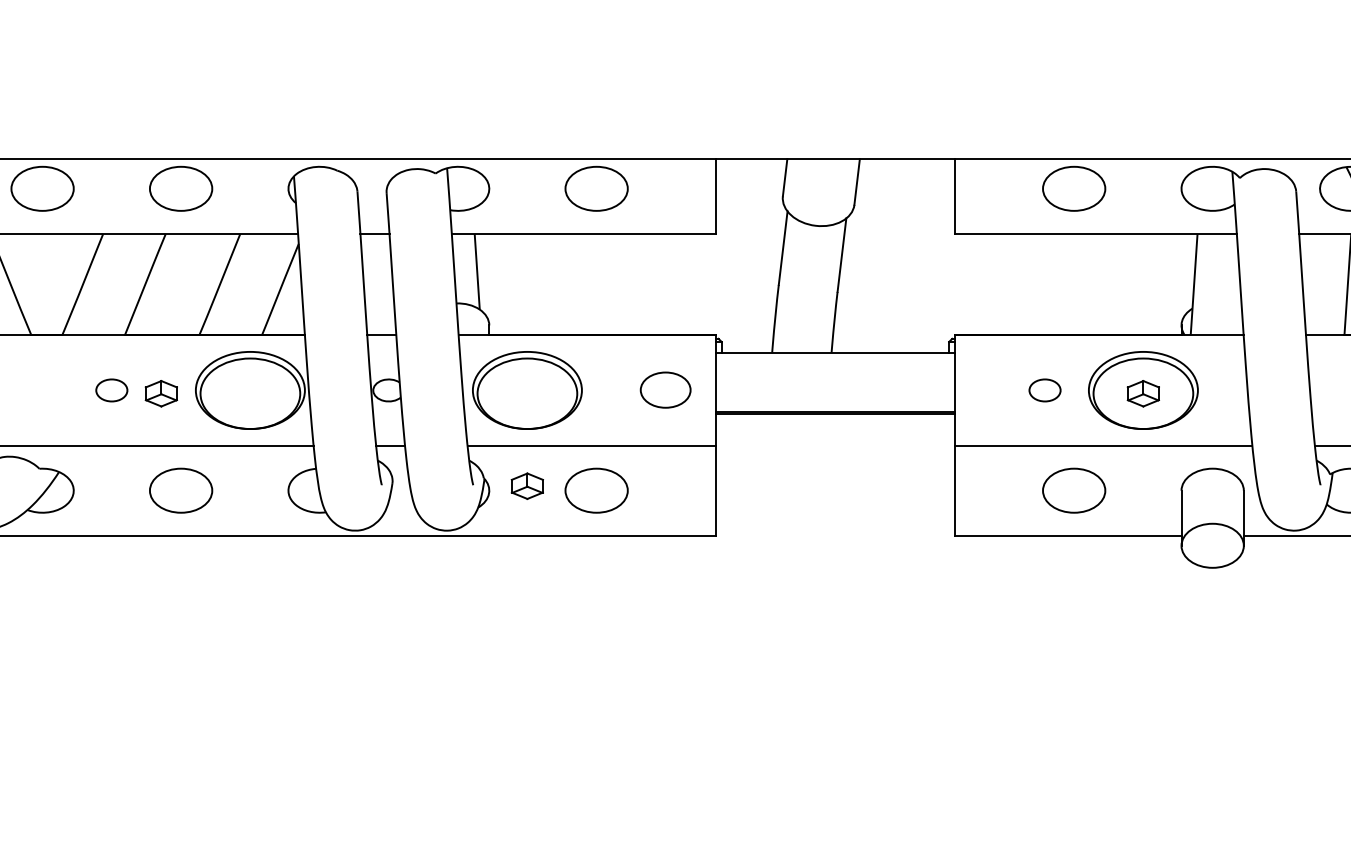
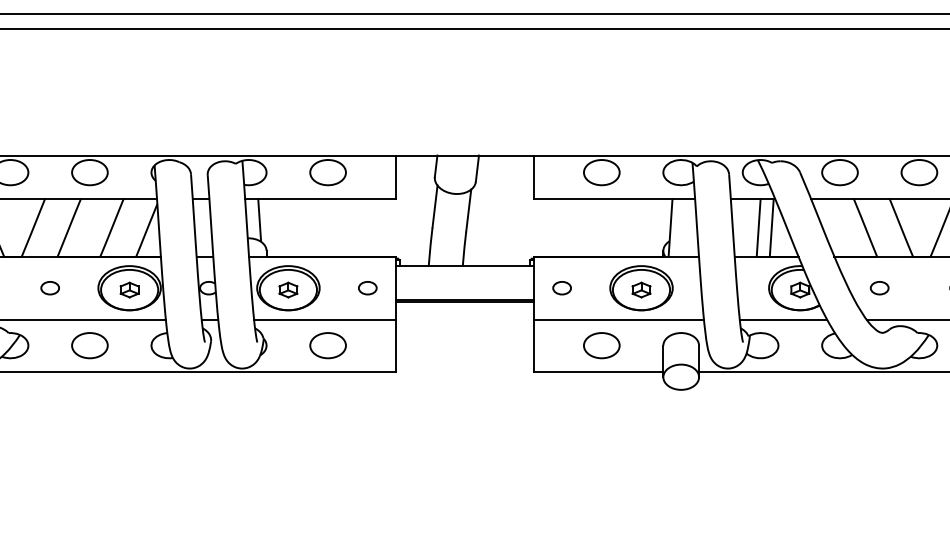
part: (665, 390) -> (367, 288), size x0.62
part: (1043, 390) -> (561, 288), moved
part: (161, 392) -> (129, 289), moved
part: (527, 485) -> (288, 289), moved

